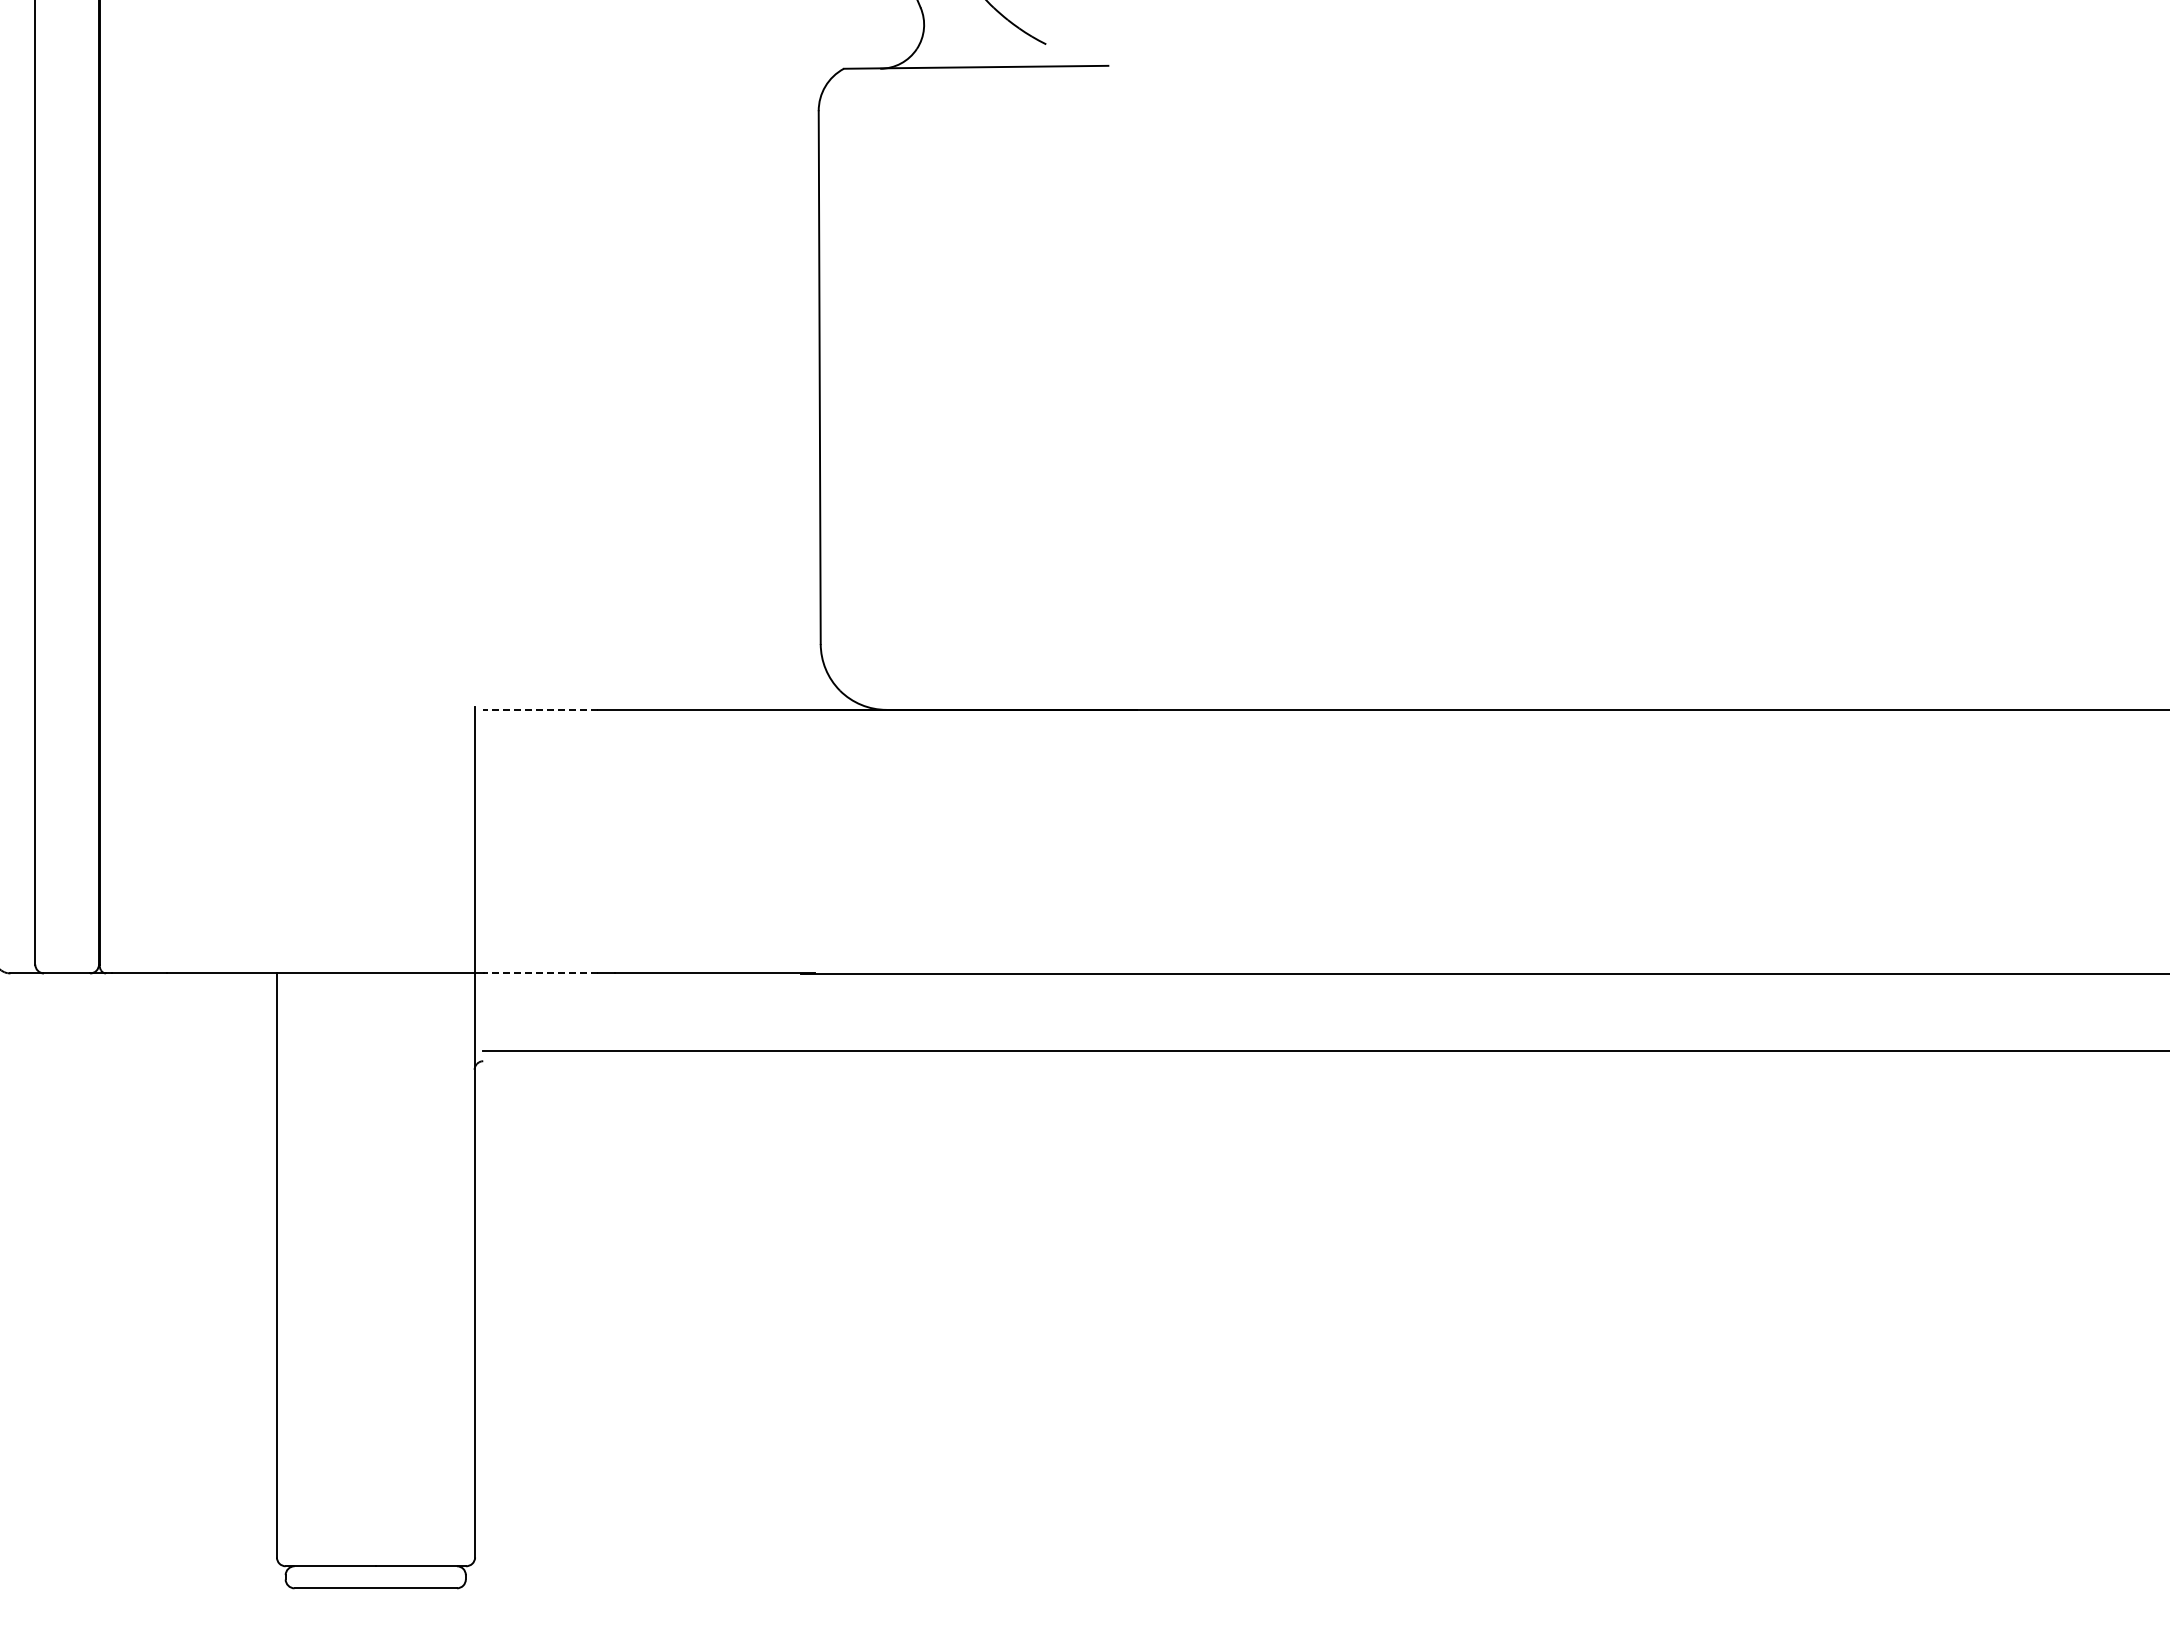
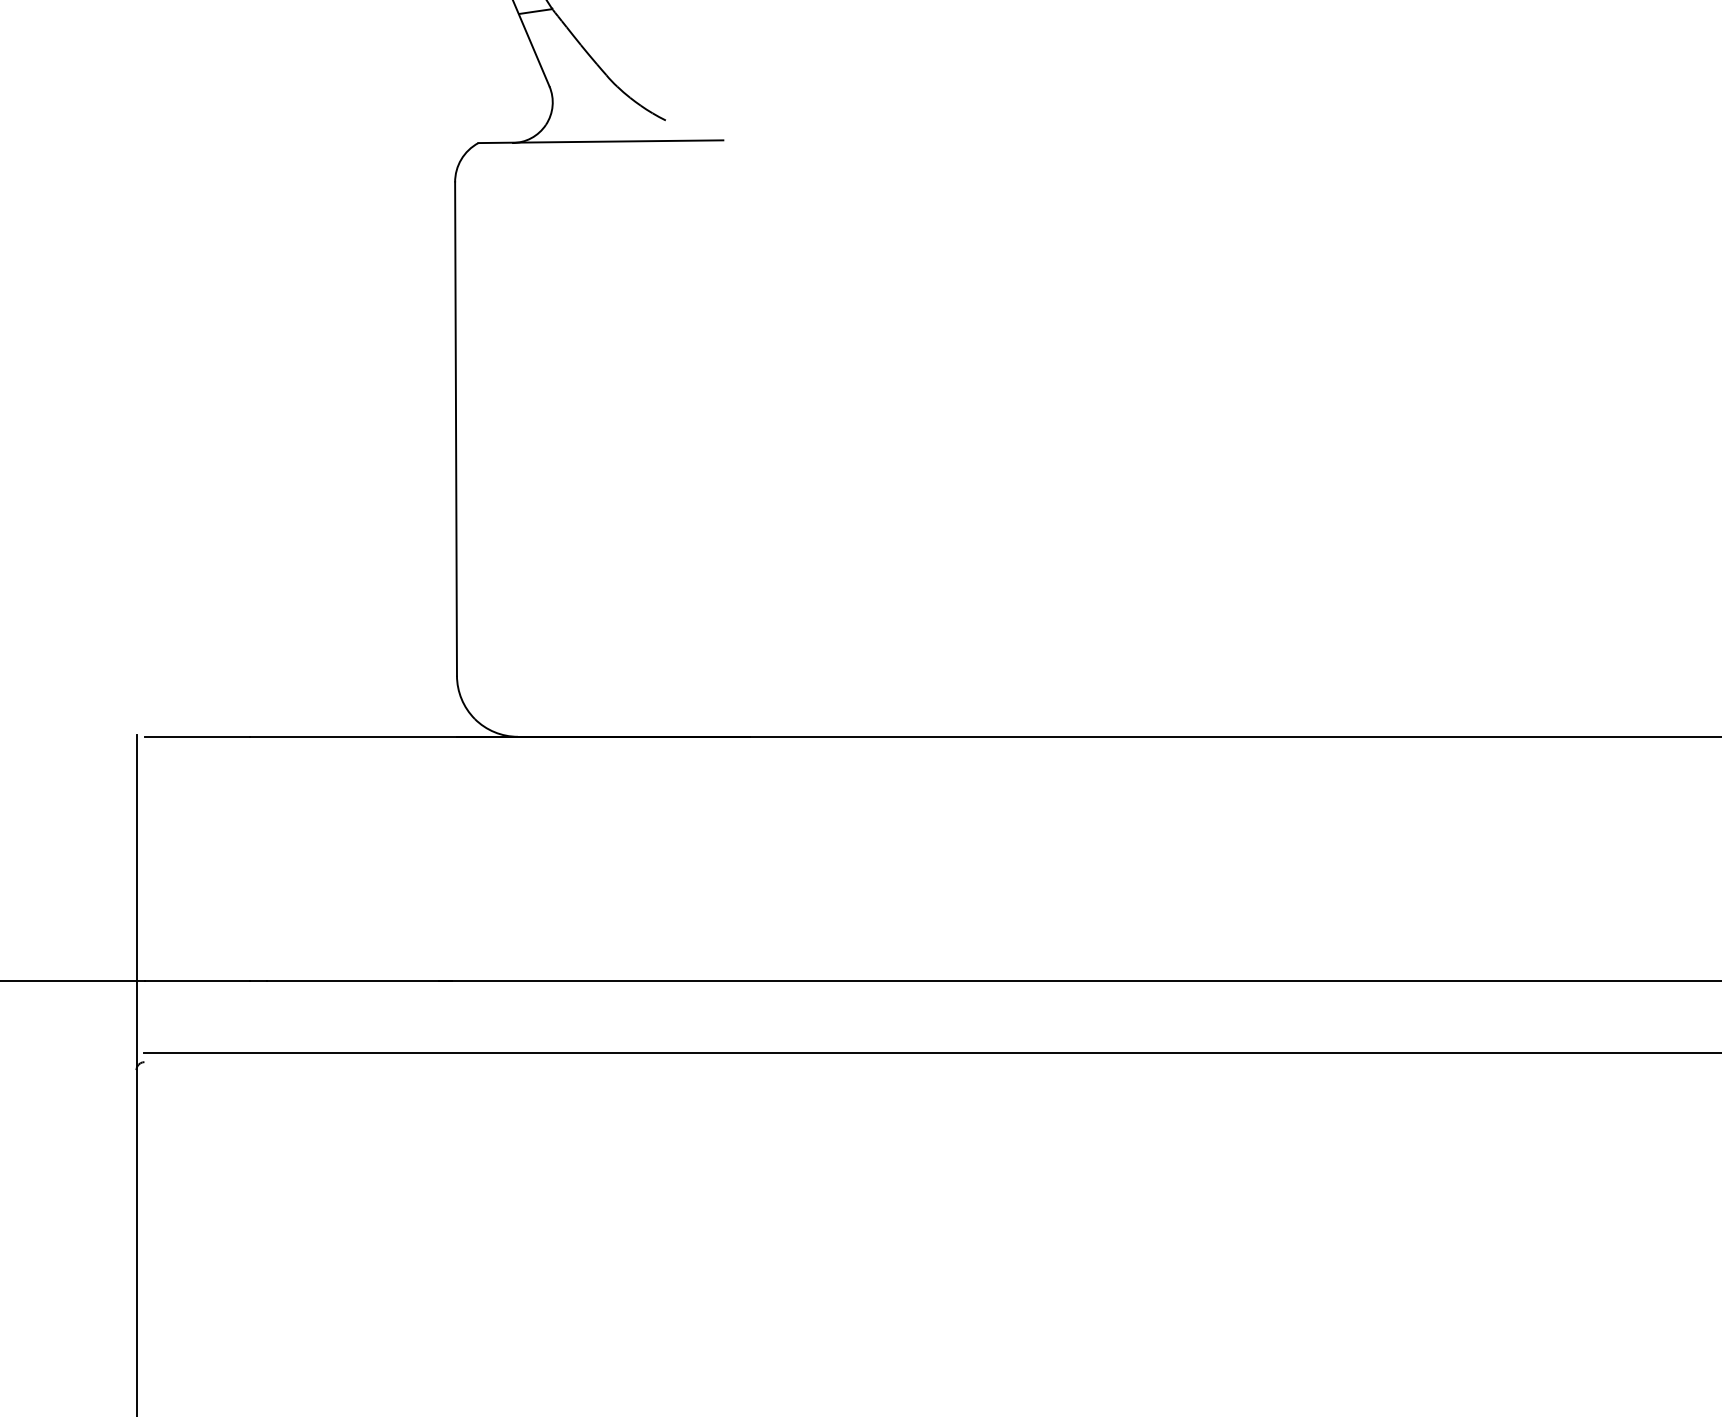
line: (539, 709) -> (196, 736), dashed -> solid
line: (539, 973) -> (196, 980), dashed -> solid

